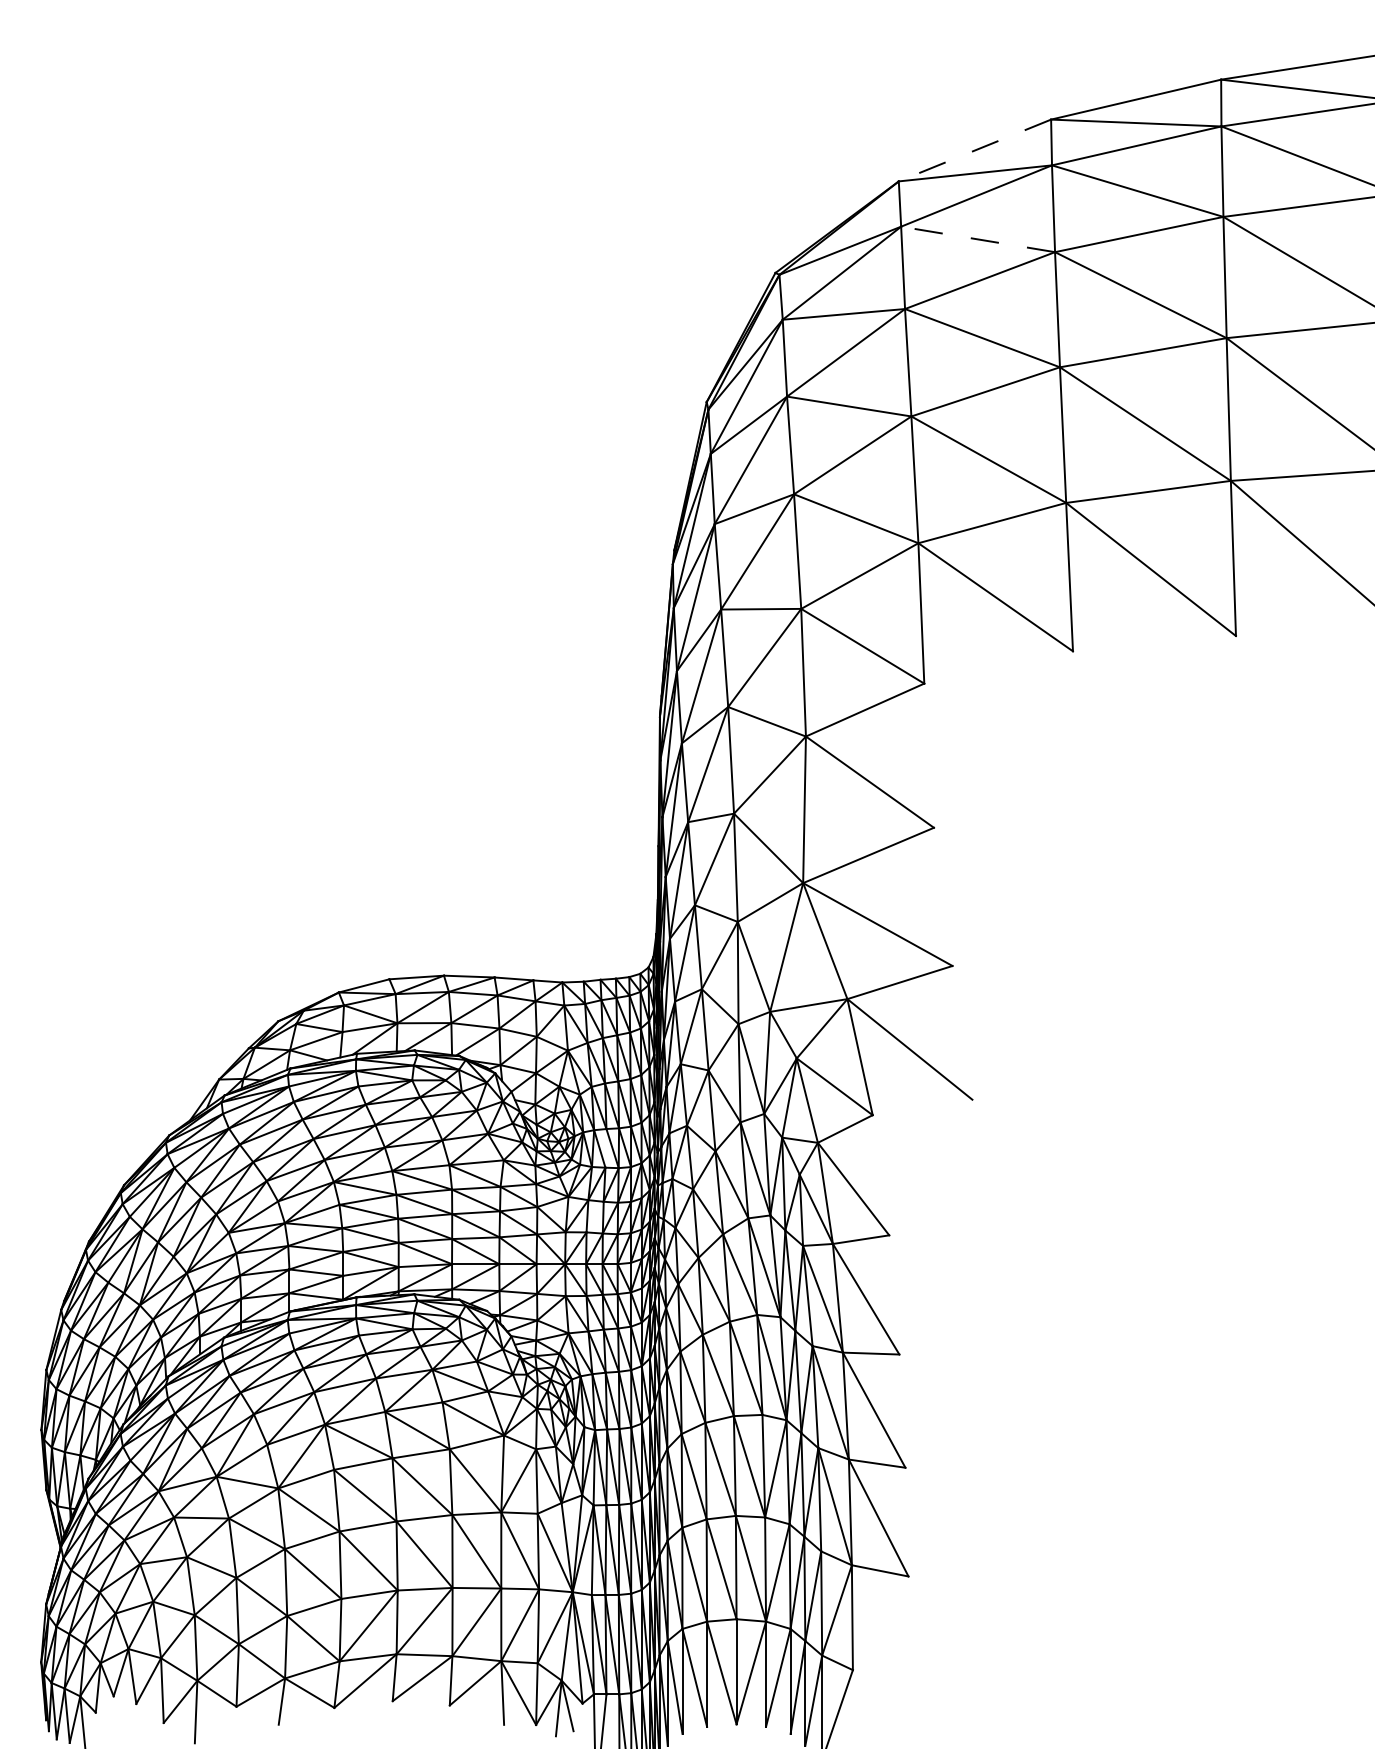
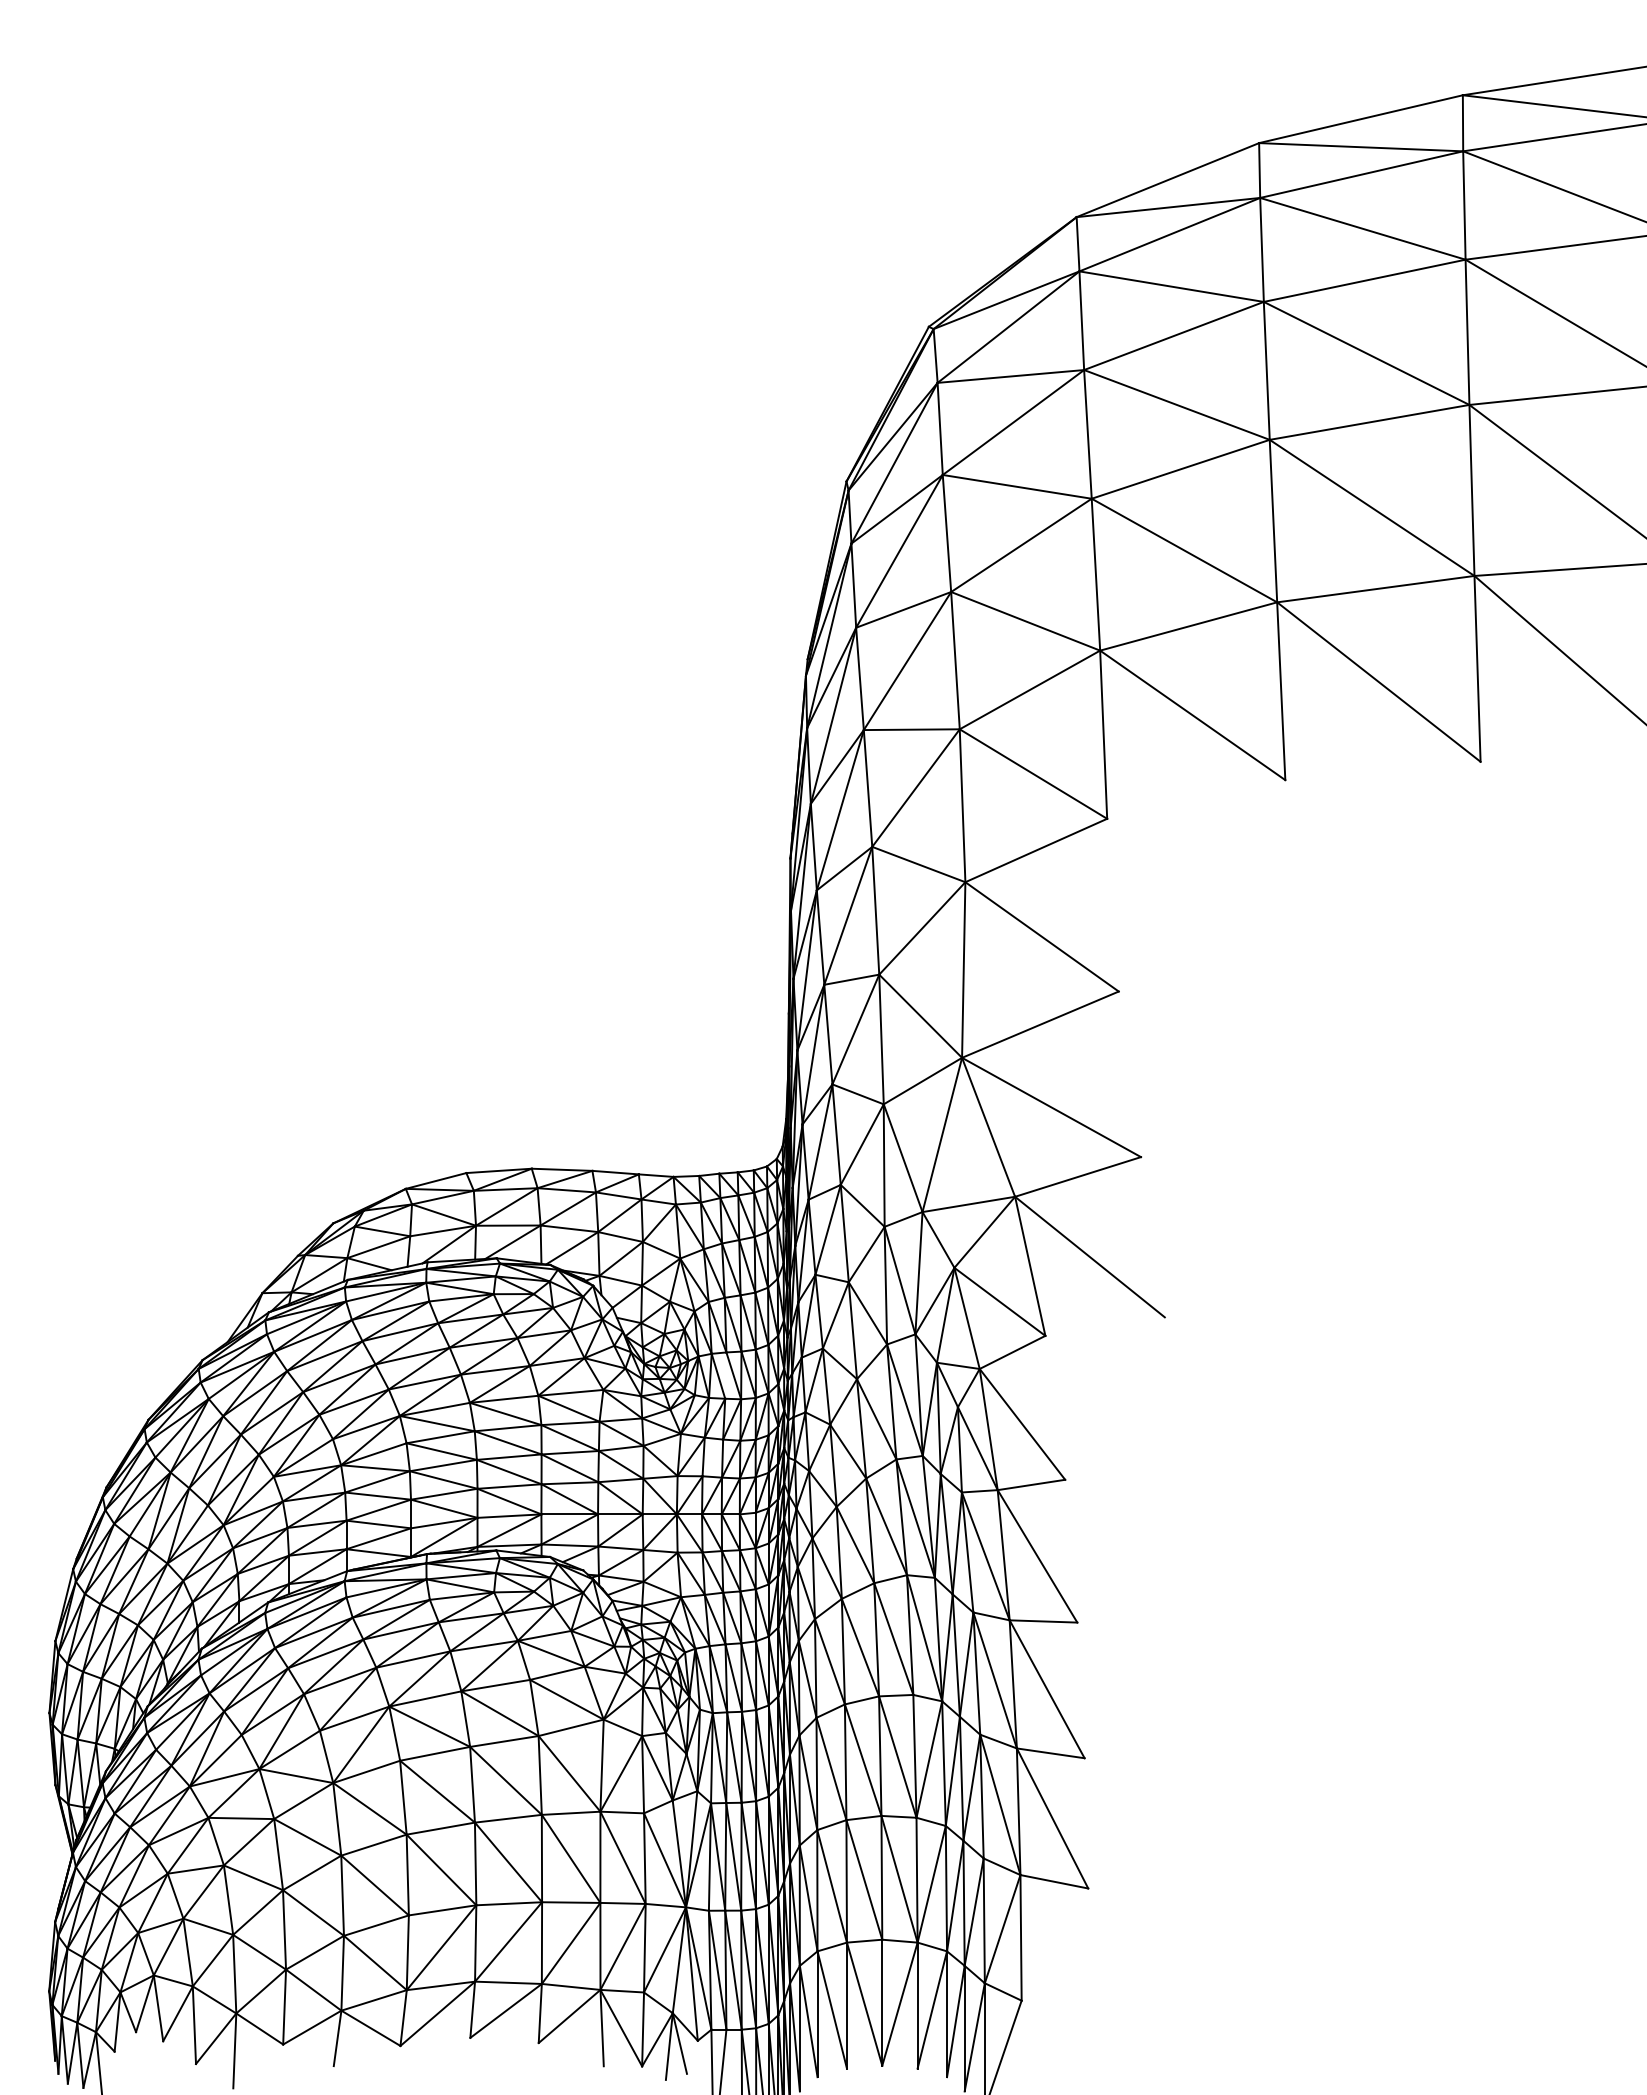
line: (974, 150) -> (1167, 180), dashed -> solid
line: (977, 239) -> (1171, 286), dashed -> solid

